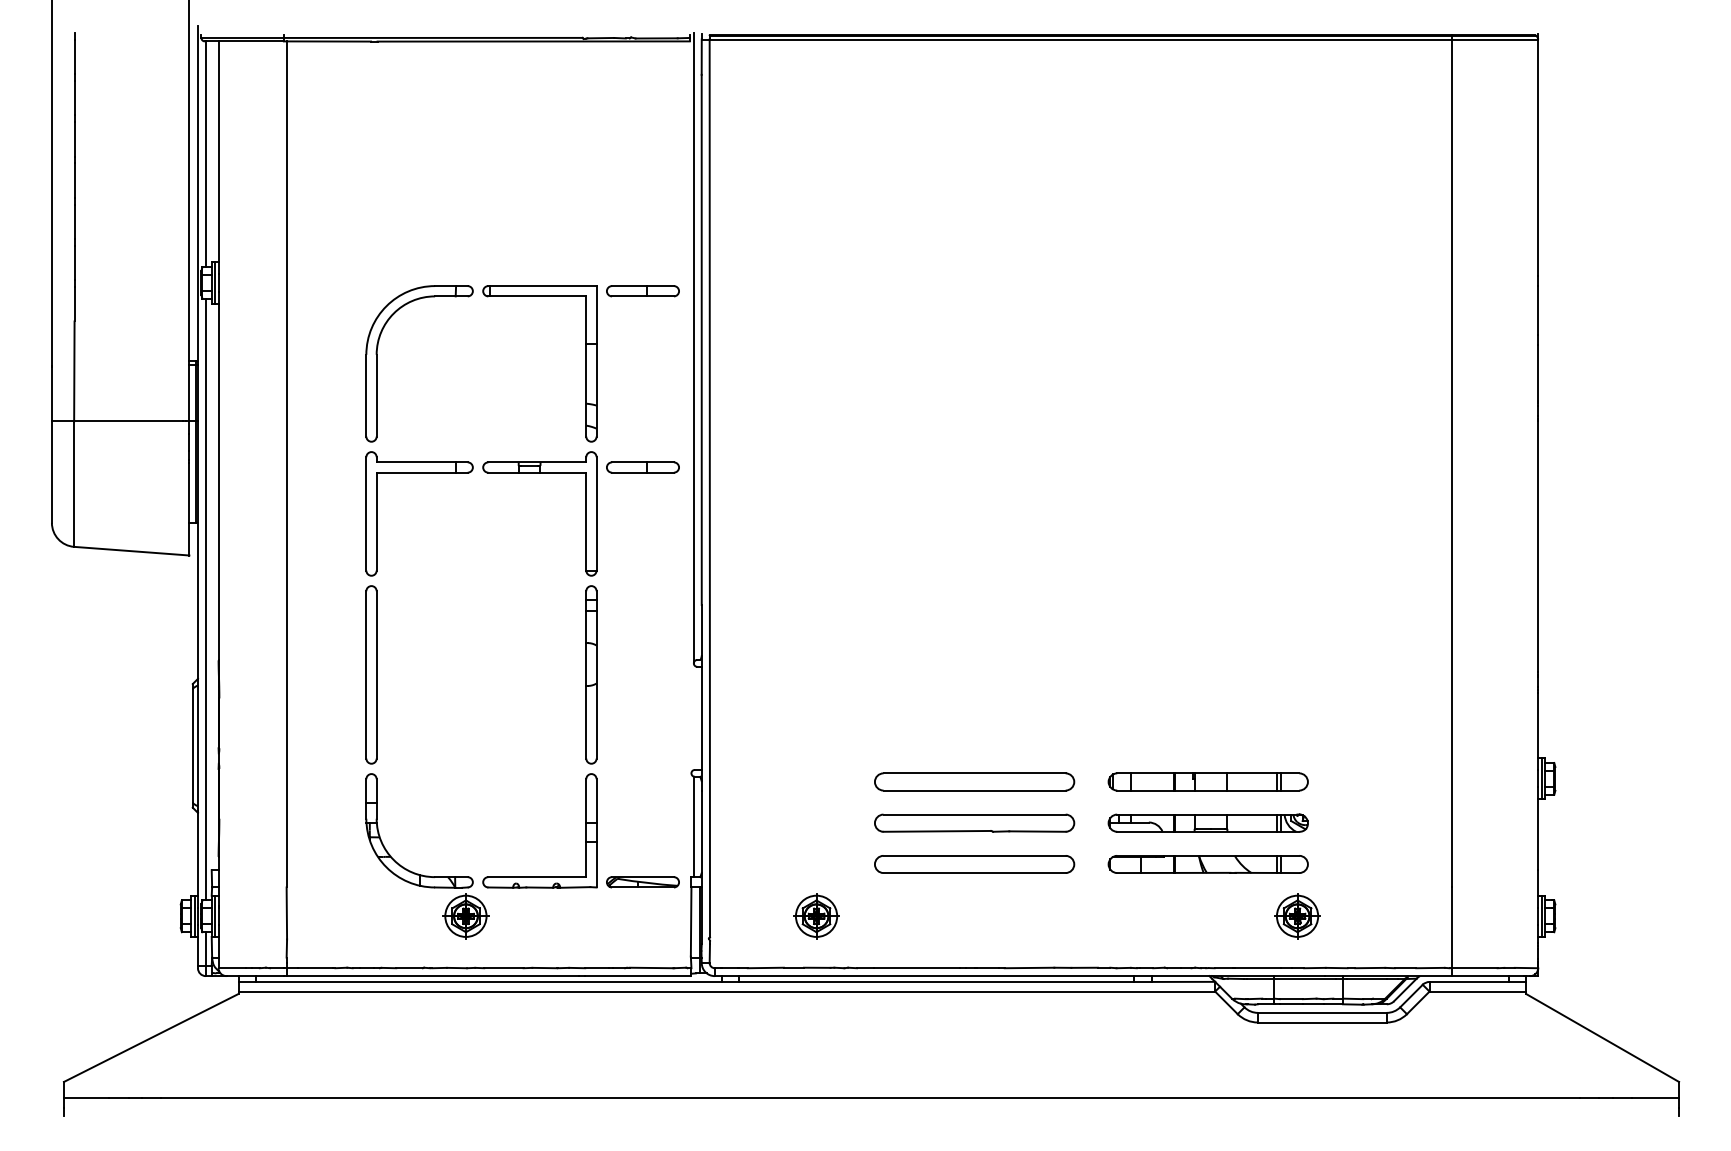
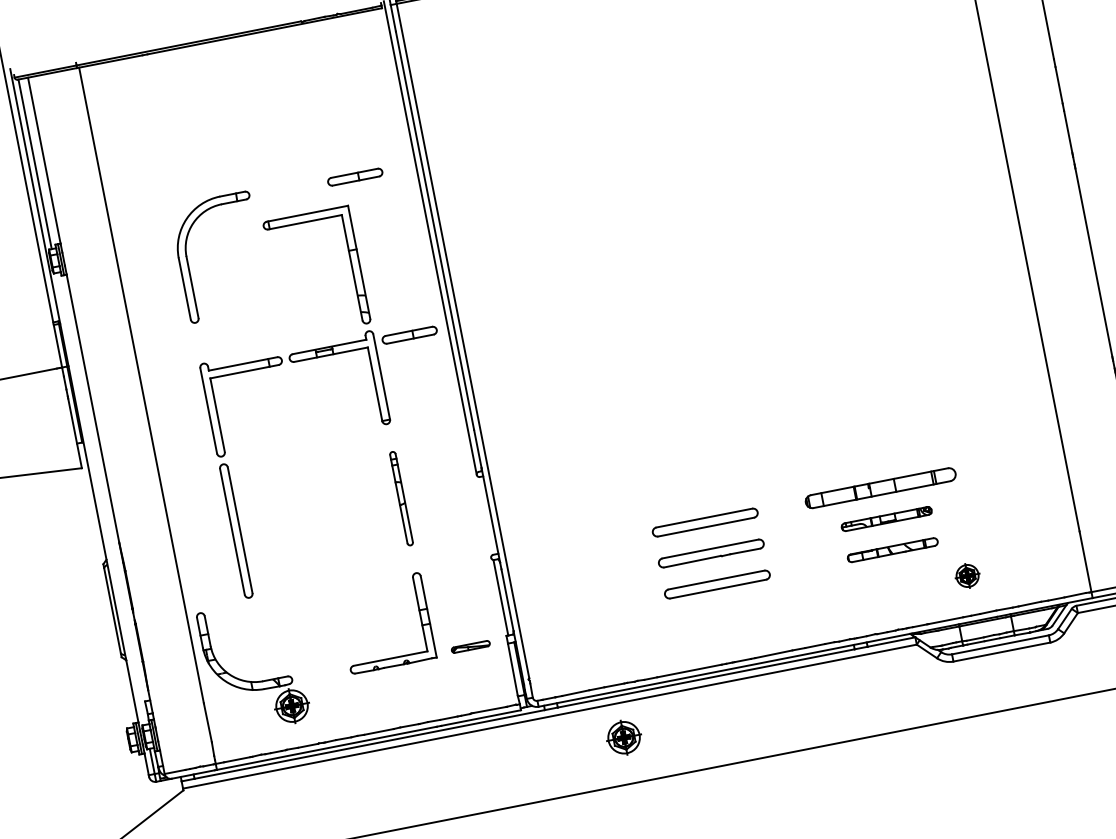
part: (642, 291) -> (354, 177), moved
part: (377, 363) -> (188, 263), moved
line: (205, 599) -> (100, 498), removed
part: (591, 674) -> (401, 498), size x0.7
part: (974, 781) -> (705, 522), size x0.7
part: (974, 822) -> (711, 553), size x0.7
part: (1207, 822) -> (886, 518), size x0.6
part: (974, 864) -> (717, 584), size x0.7
part: (1207, 864) -> (892, 550), size x0.6
part: (422, 874) -> (253, 681), moved
part: (642, 882) -> (470, 647), size x0.7
part: (816, 916) -> (624, 737), moved
part: (1297, 916) -> (967, 576), size x0.7

